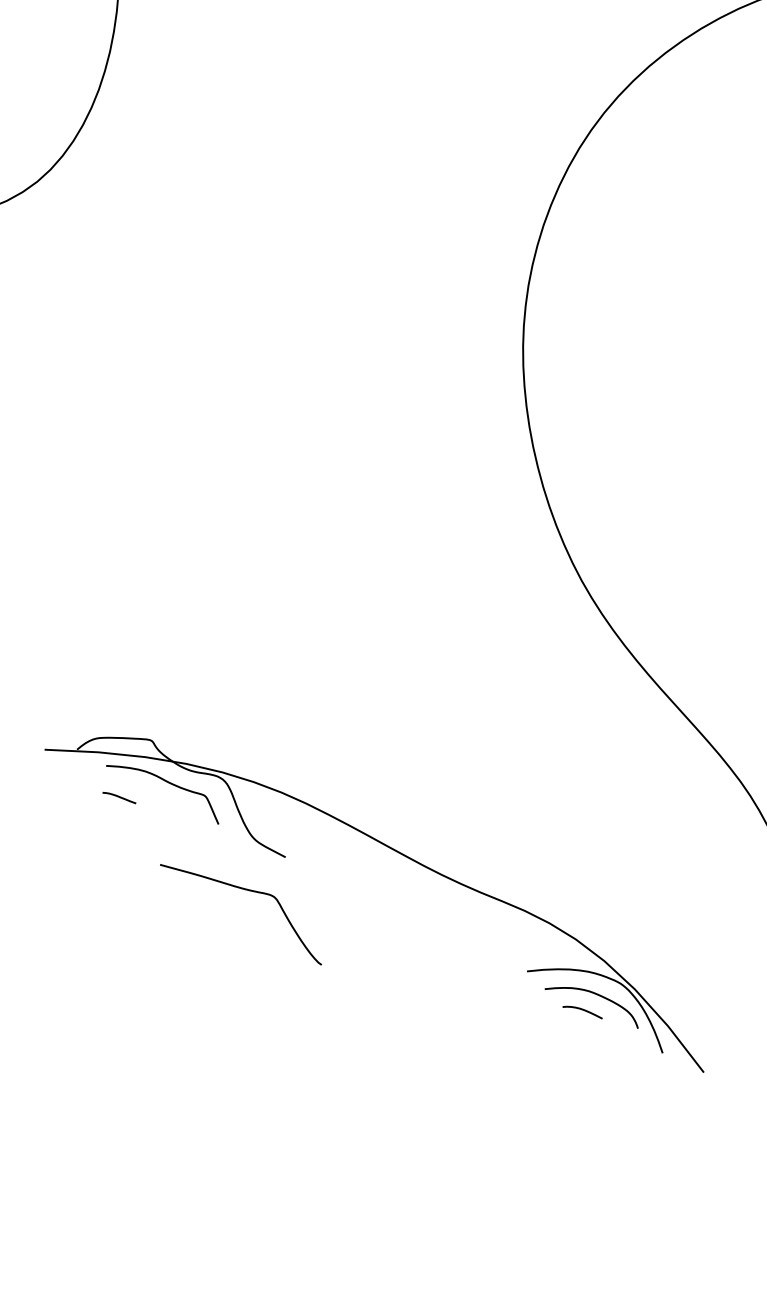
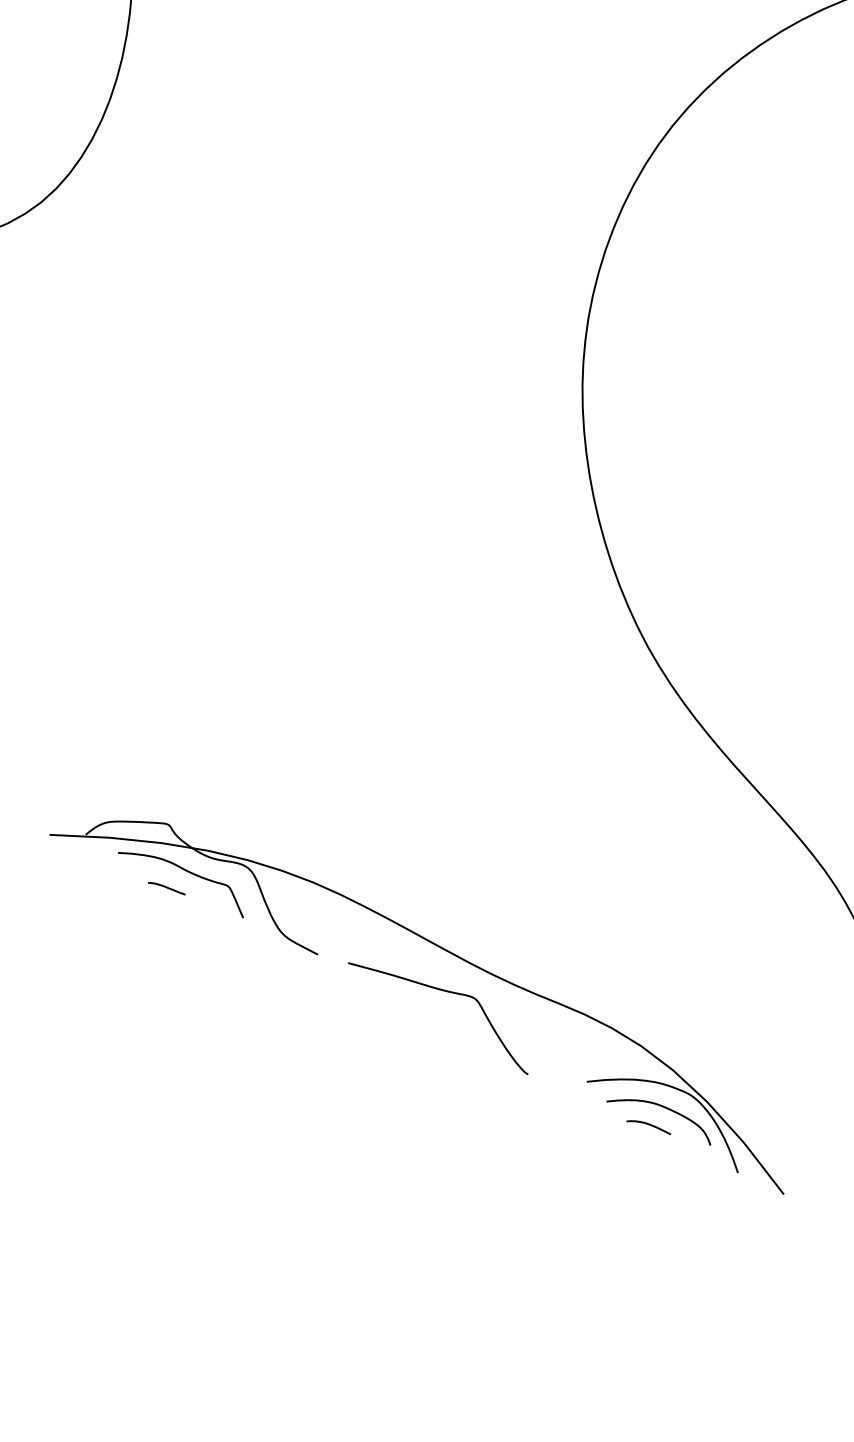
curve: (119, 797) -> (166, 888), moved
curve: (248, 891) -> (446, 992), moved

